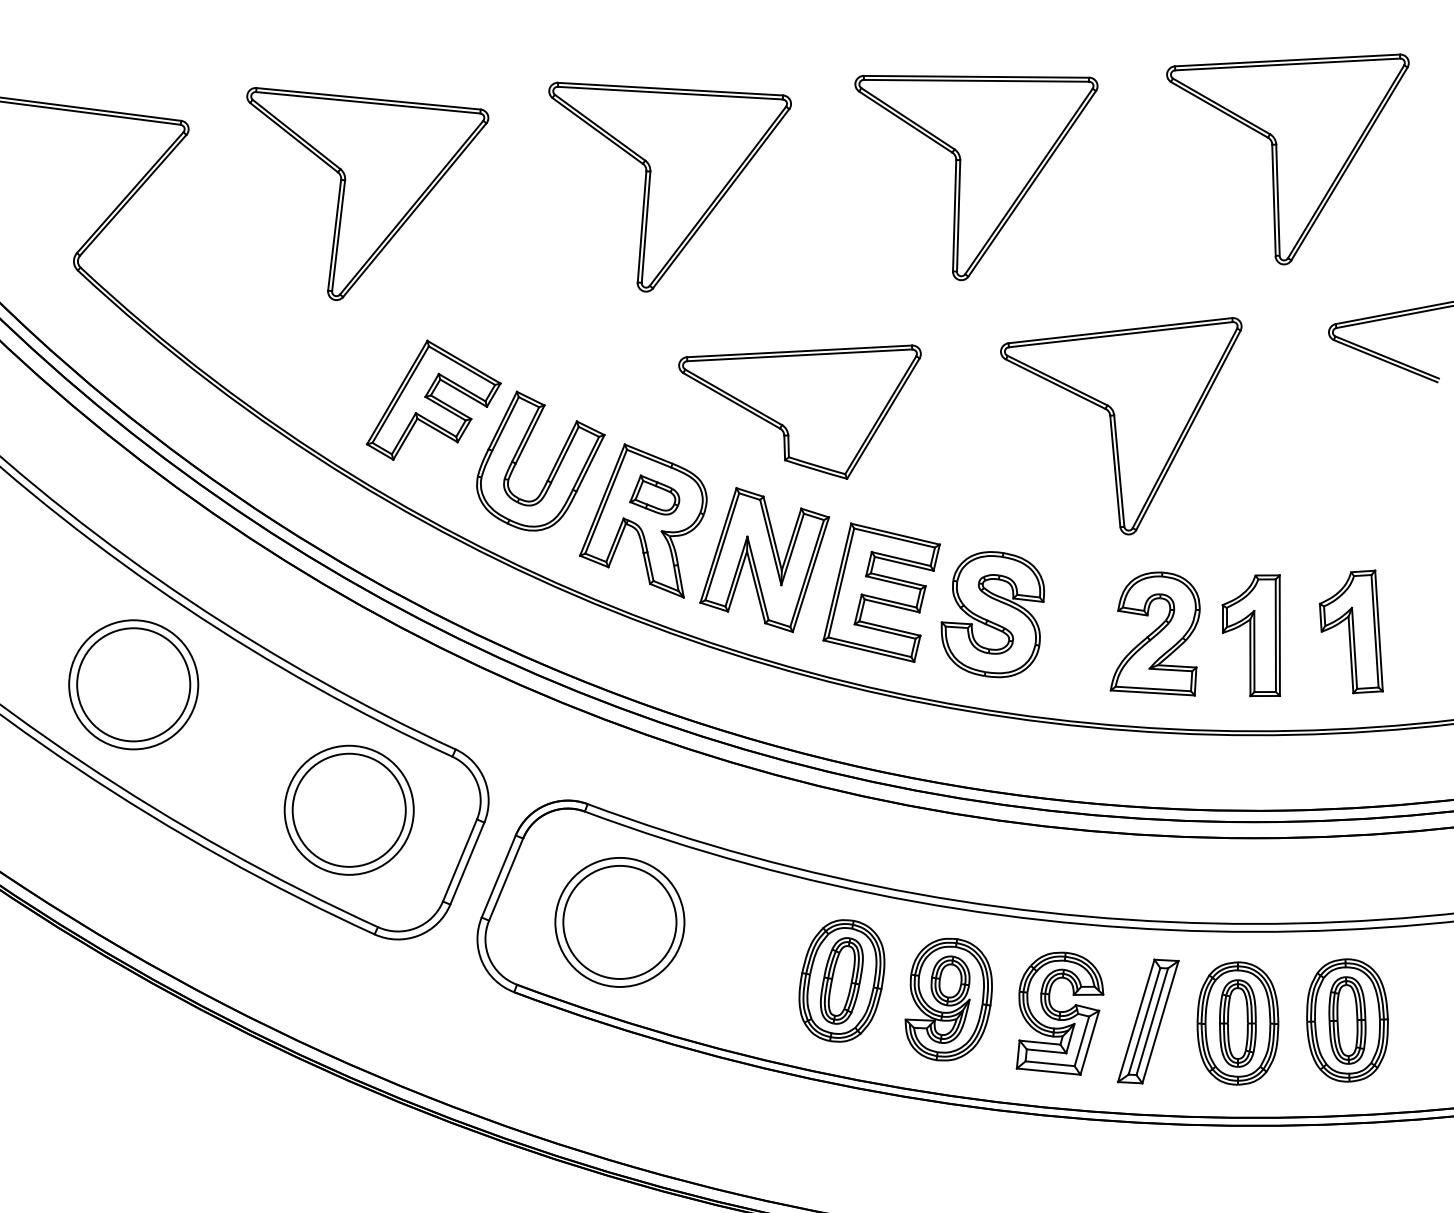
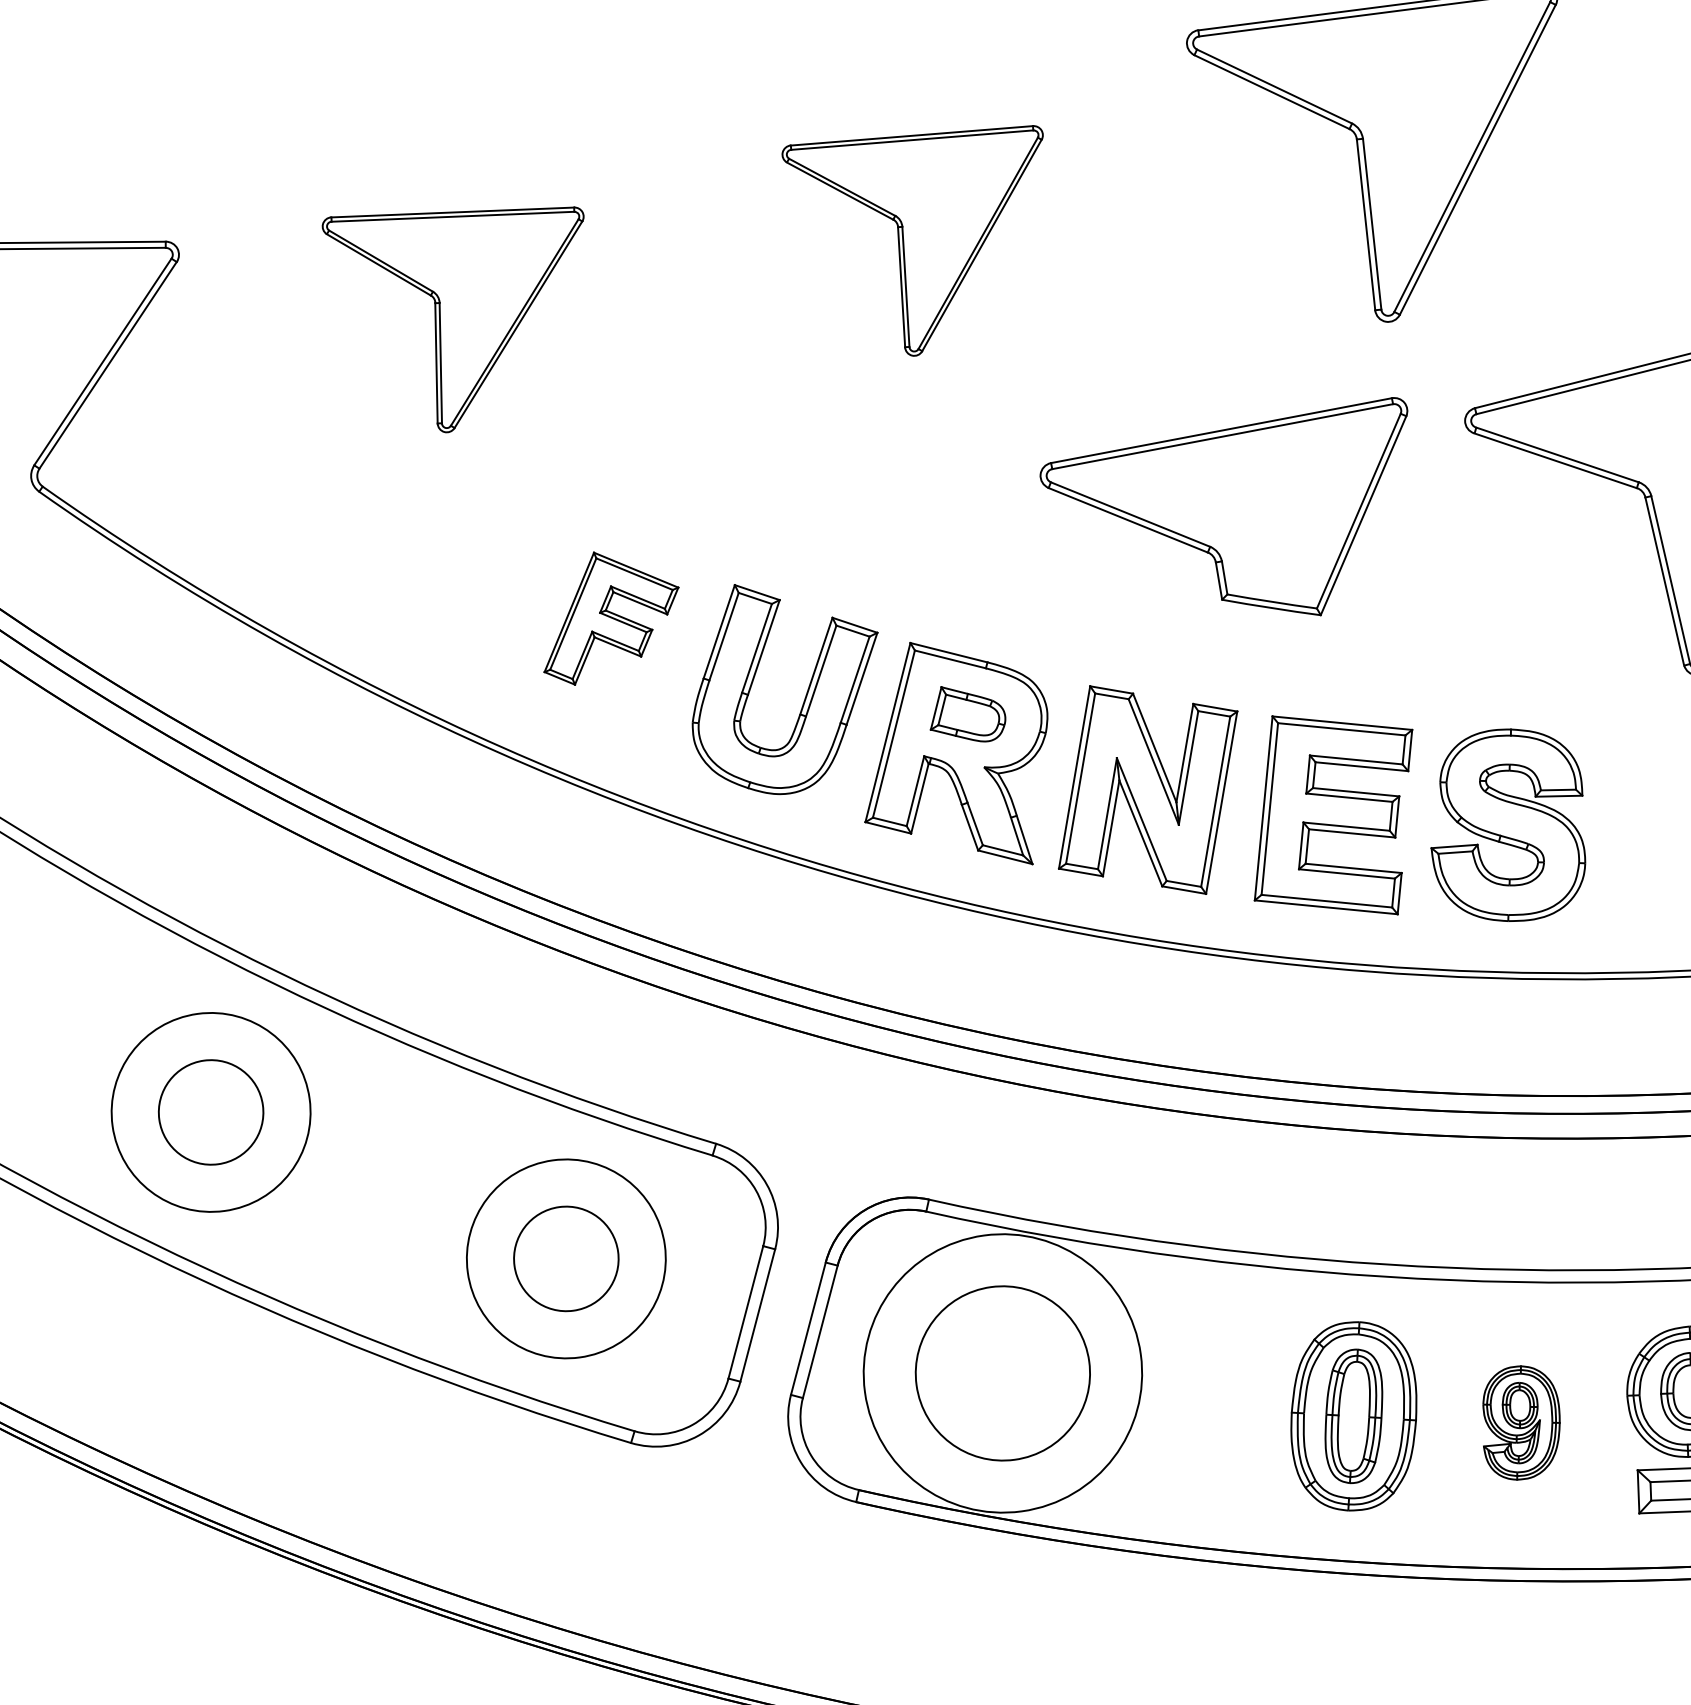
part: (669, 186) -> (924, 239), size x0.7
part: (367, 193) -> (465, 313), size x0.7
part: (433, 399) -> (609, 614), size x0.7
part: (799, 411) -> (1234, 522), moved
circle: (133, 684) -> (210, 1111), size x0.6
circle: (348, 809) -> (565, 1257), size x0.6
circle: (619, 921) -> (1002, 1372), size x1.4
part: (948, 999) -> (1520, 1422), size x0.6

